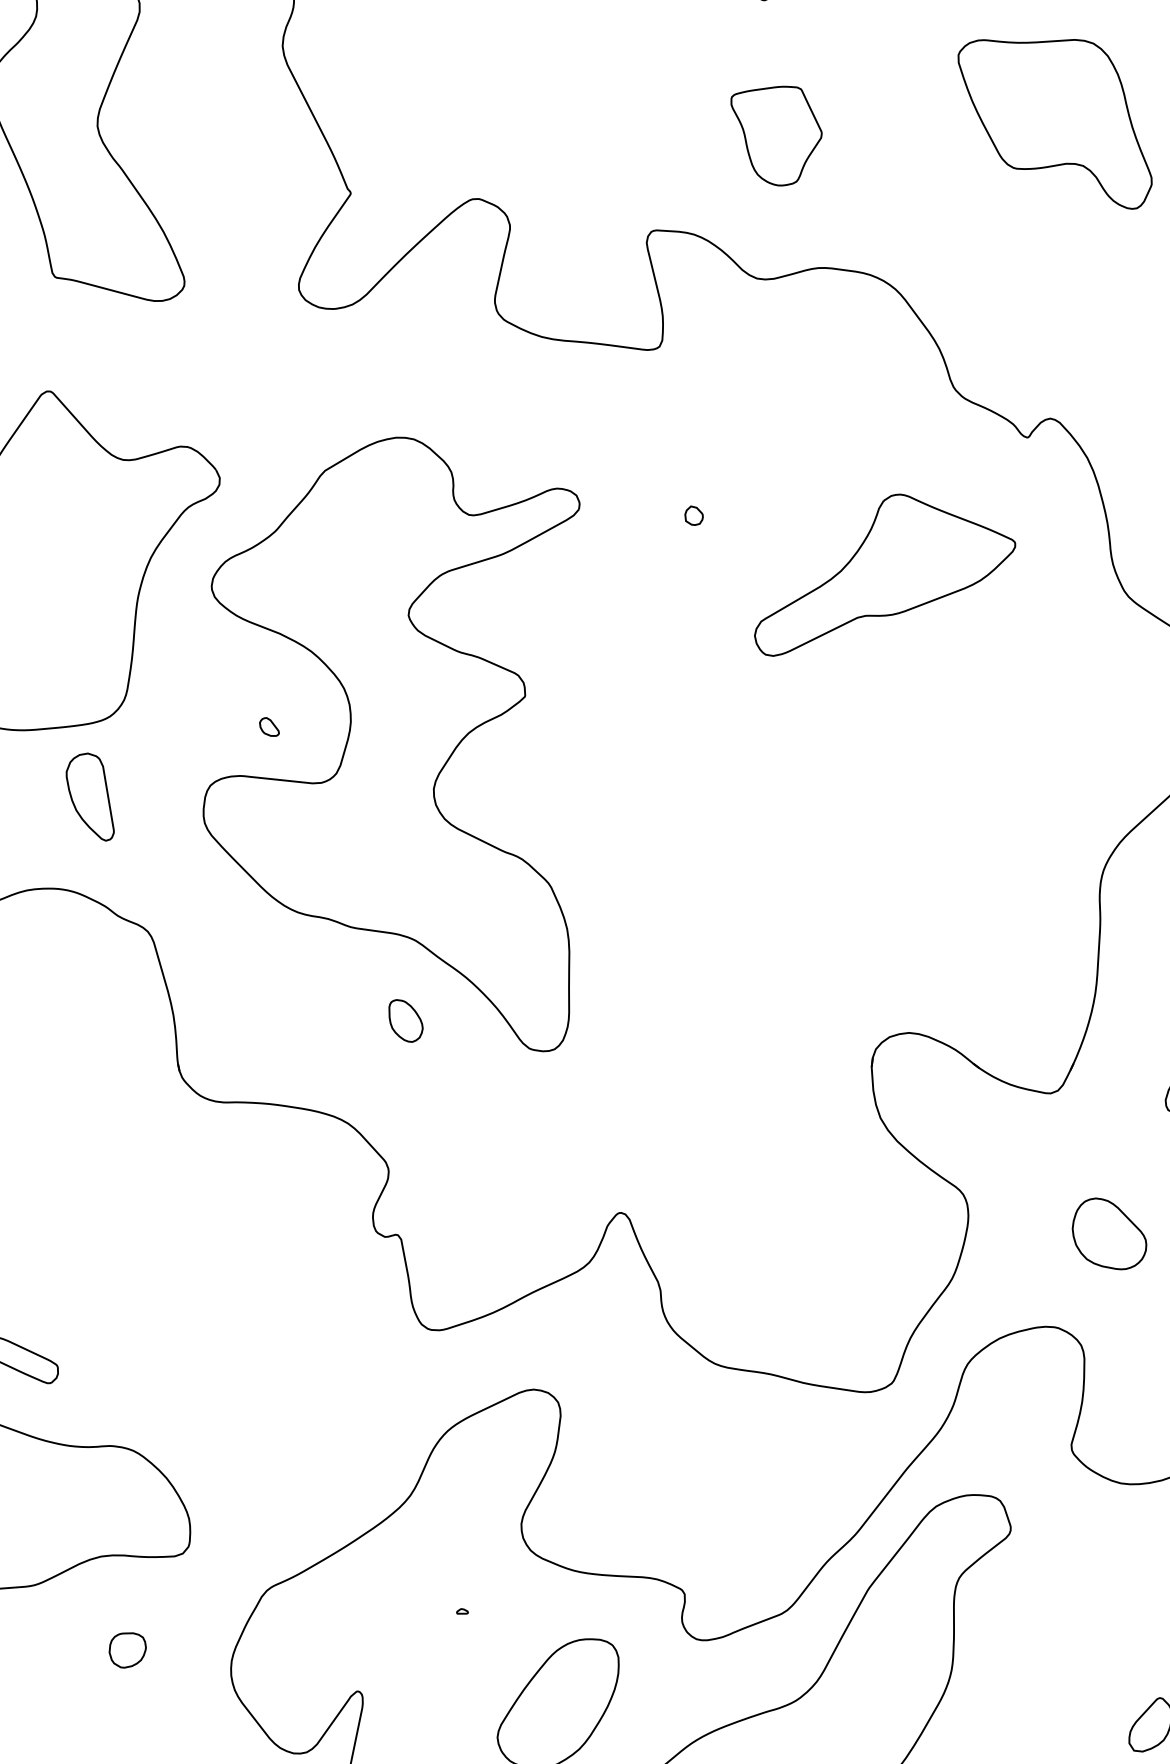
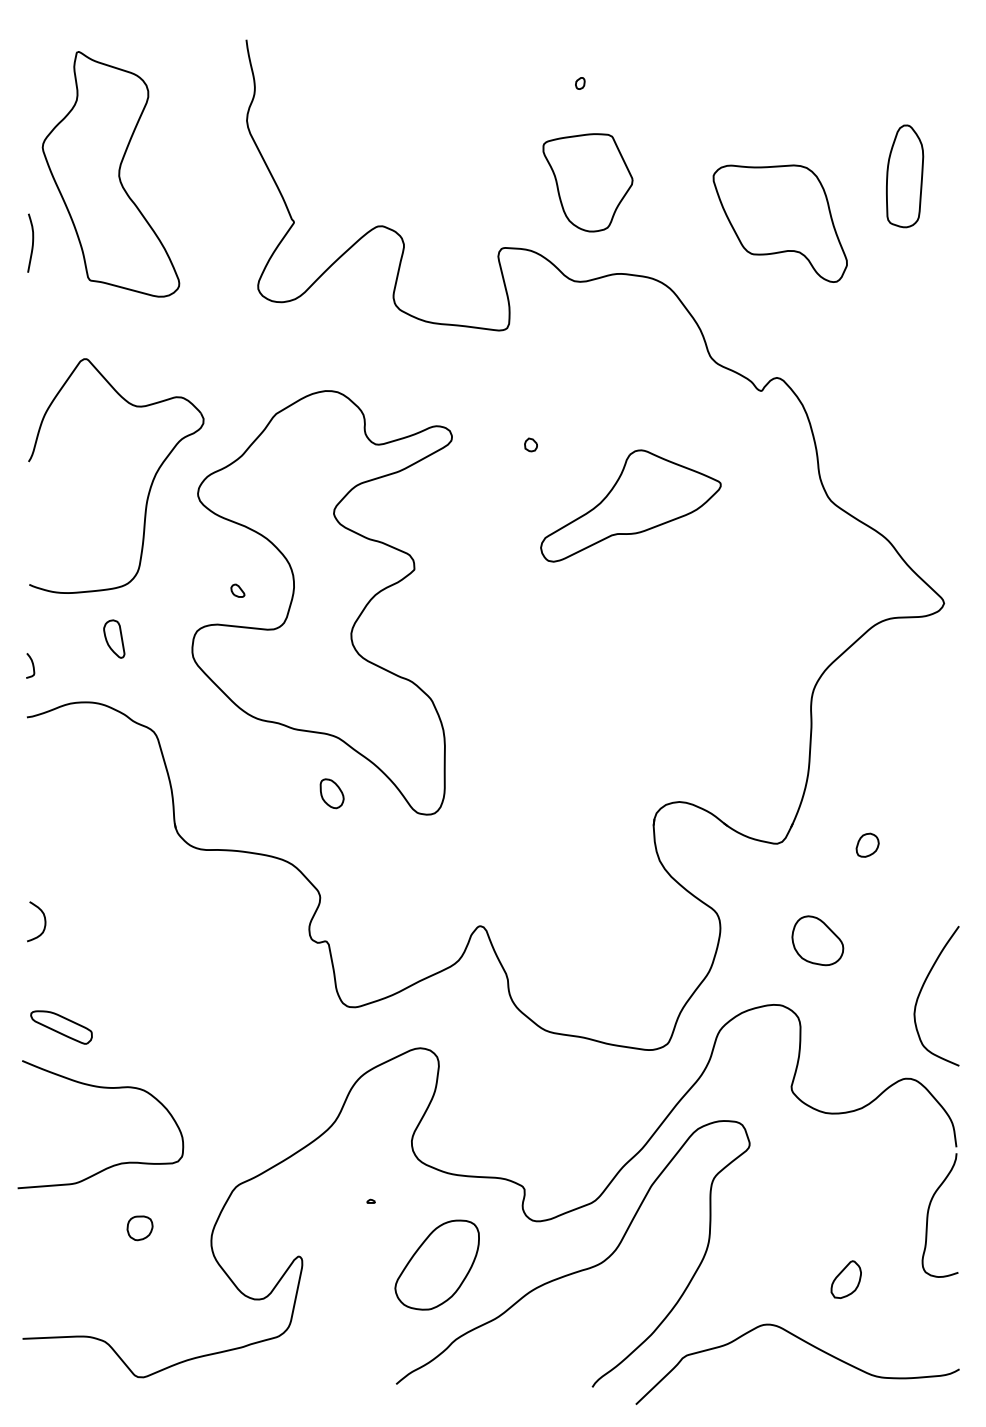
part: (1053, 123) -> (779, 223), moved
part: (775, 135) -> (587, 182), size x1.43
part: (884, 574) -> (630, 505), moved
part: (90, 796) -> (114, 638), size x0.62

